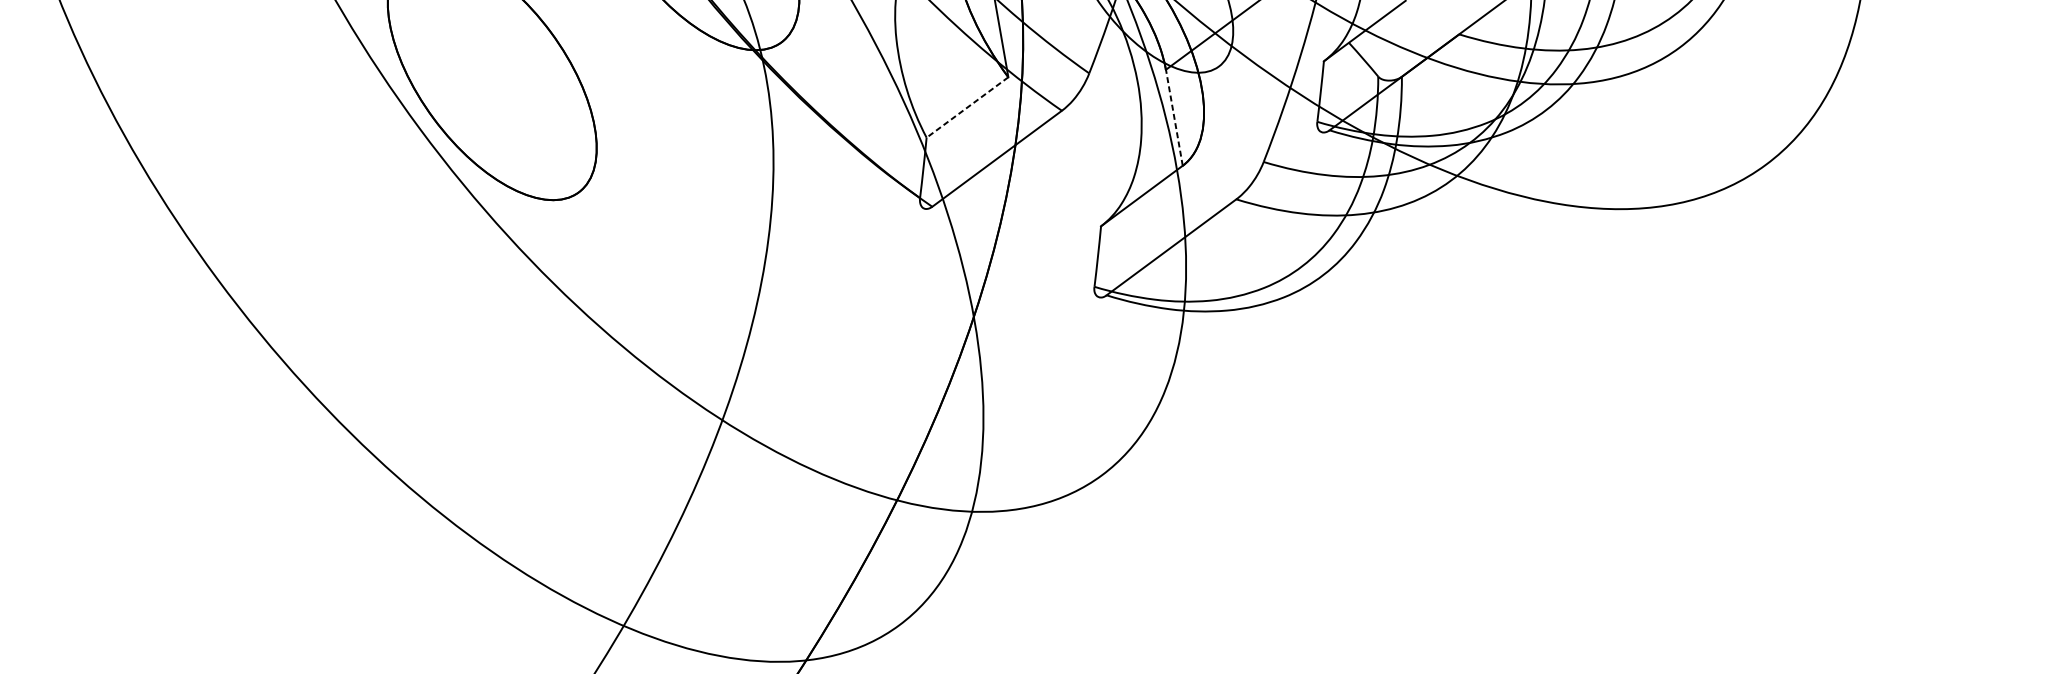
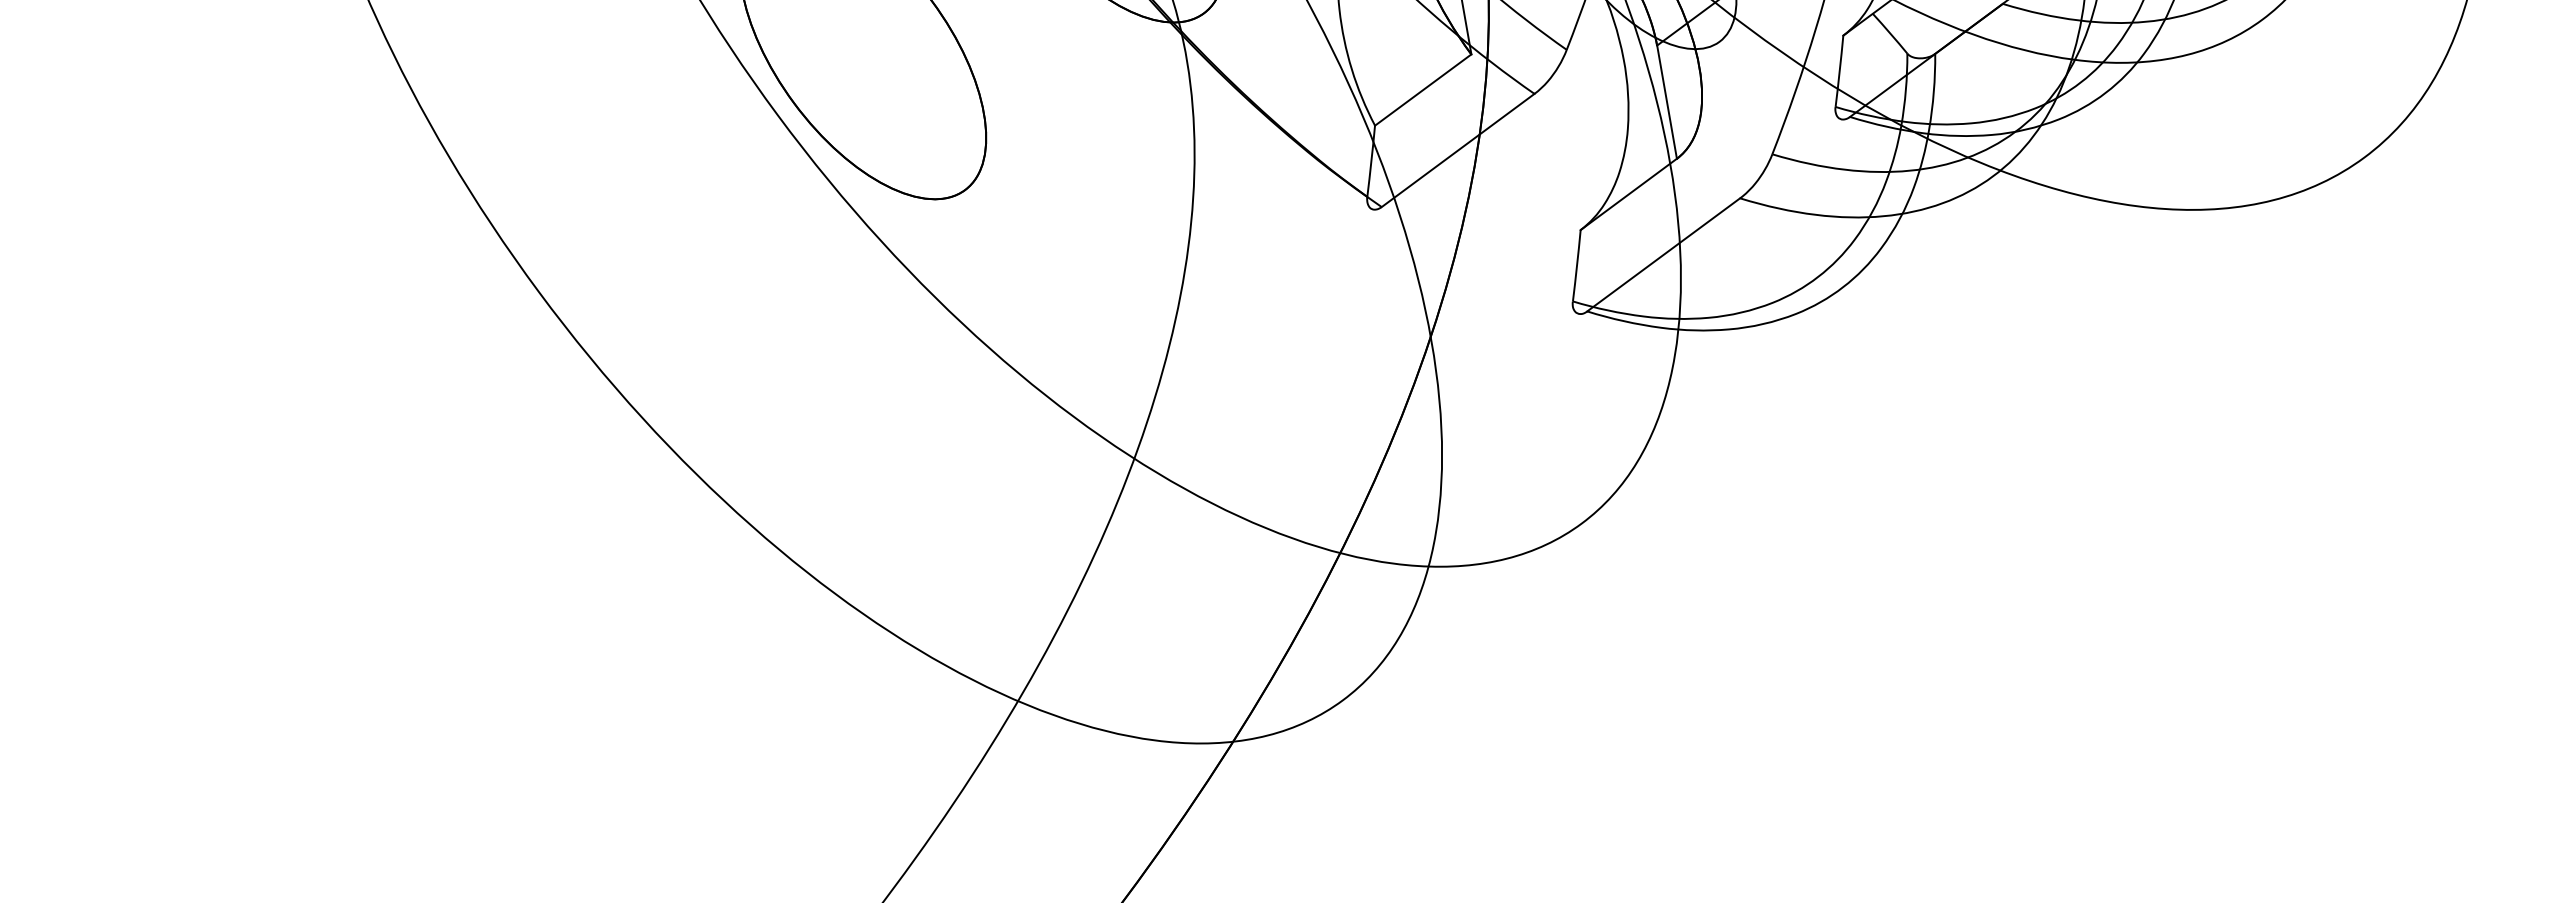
line: (967, 107) -> (1423, 90), dashed -> solid
line: (1173, 117) -> (1666, 101), dashed -> solid

